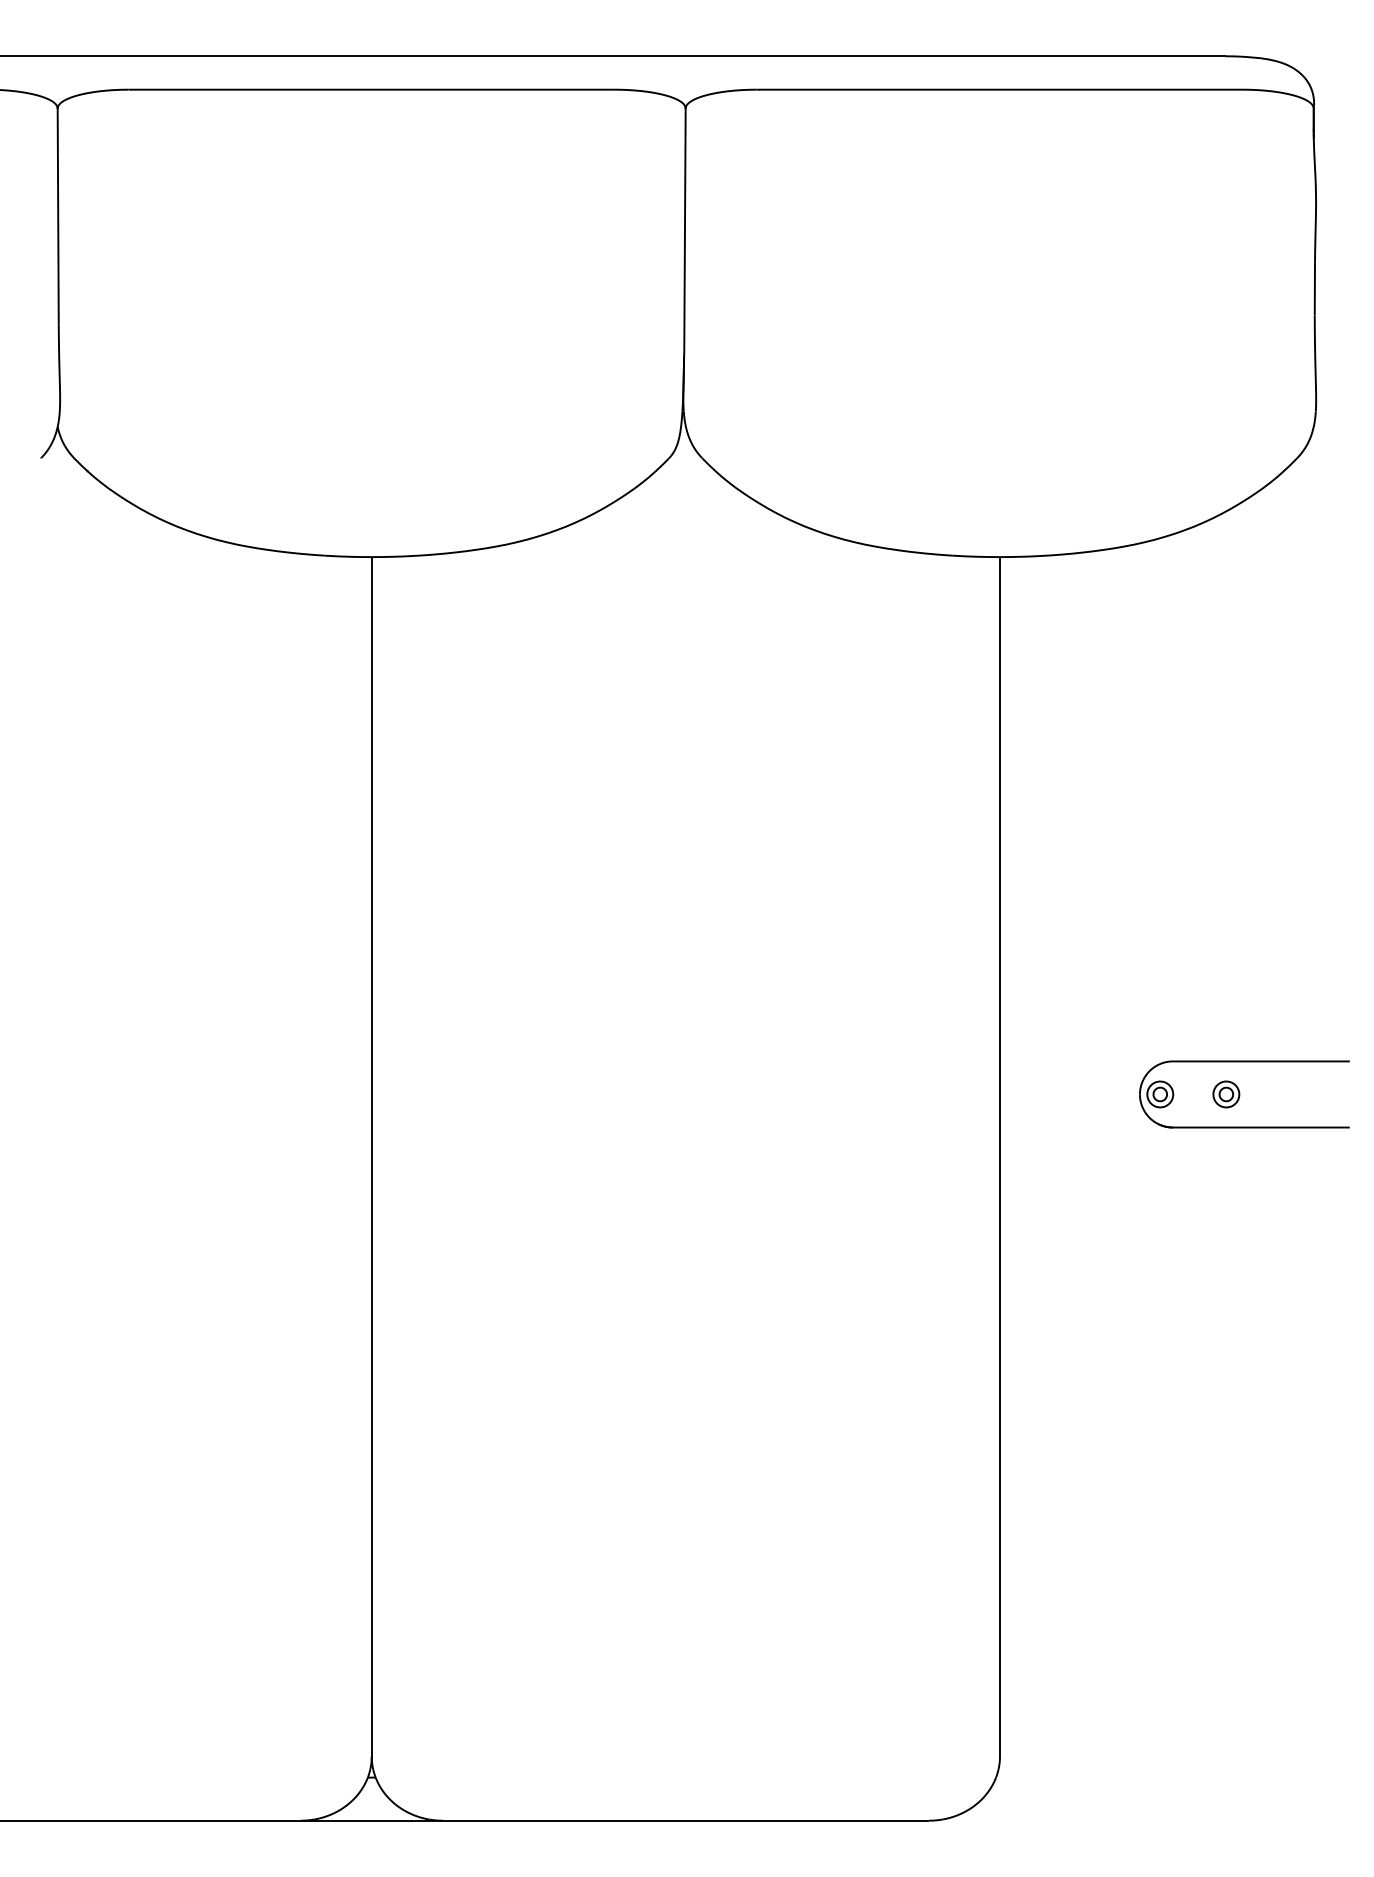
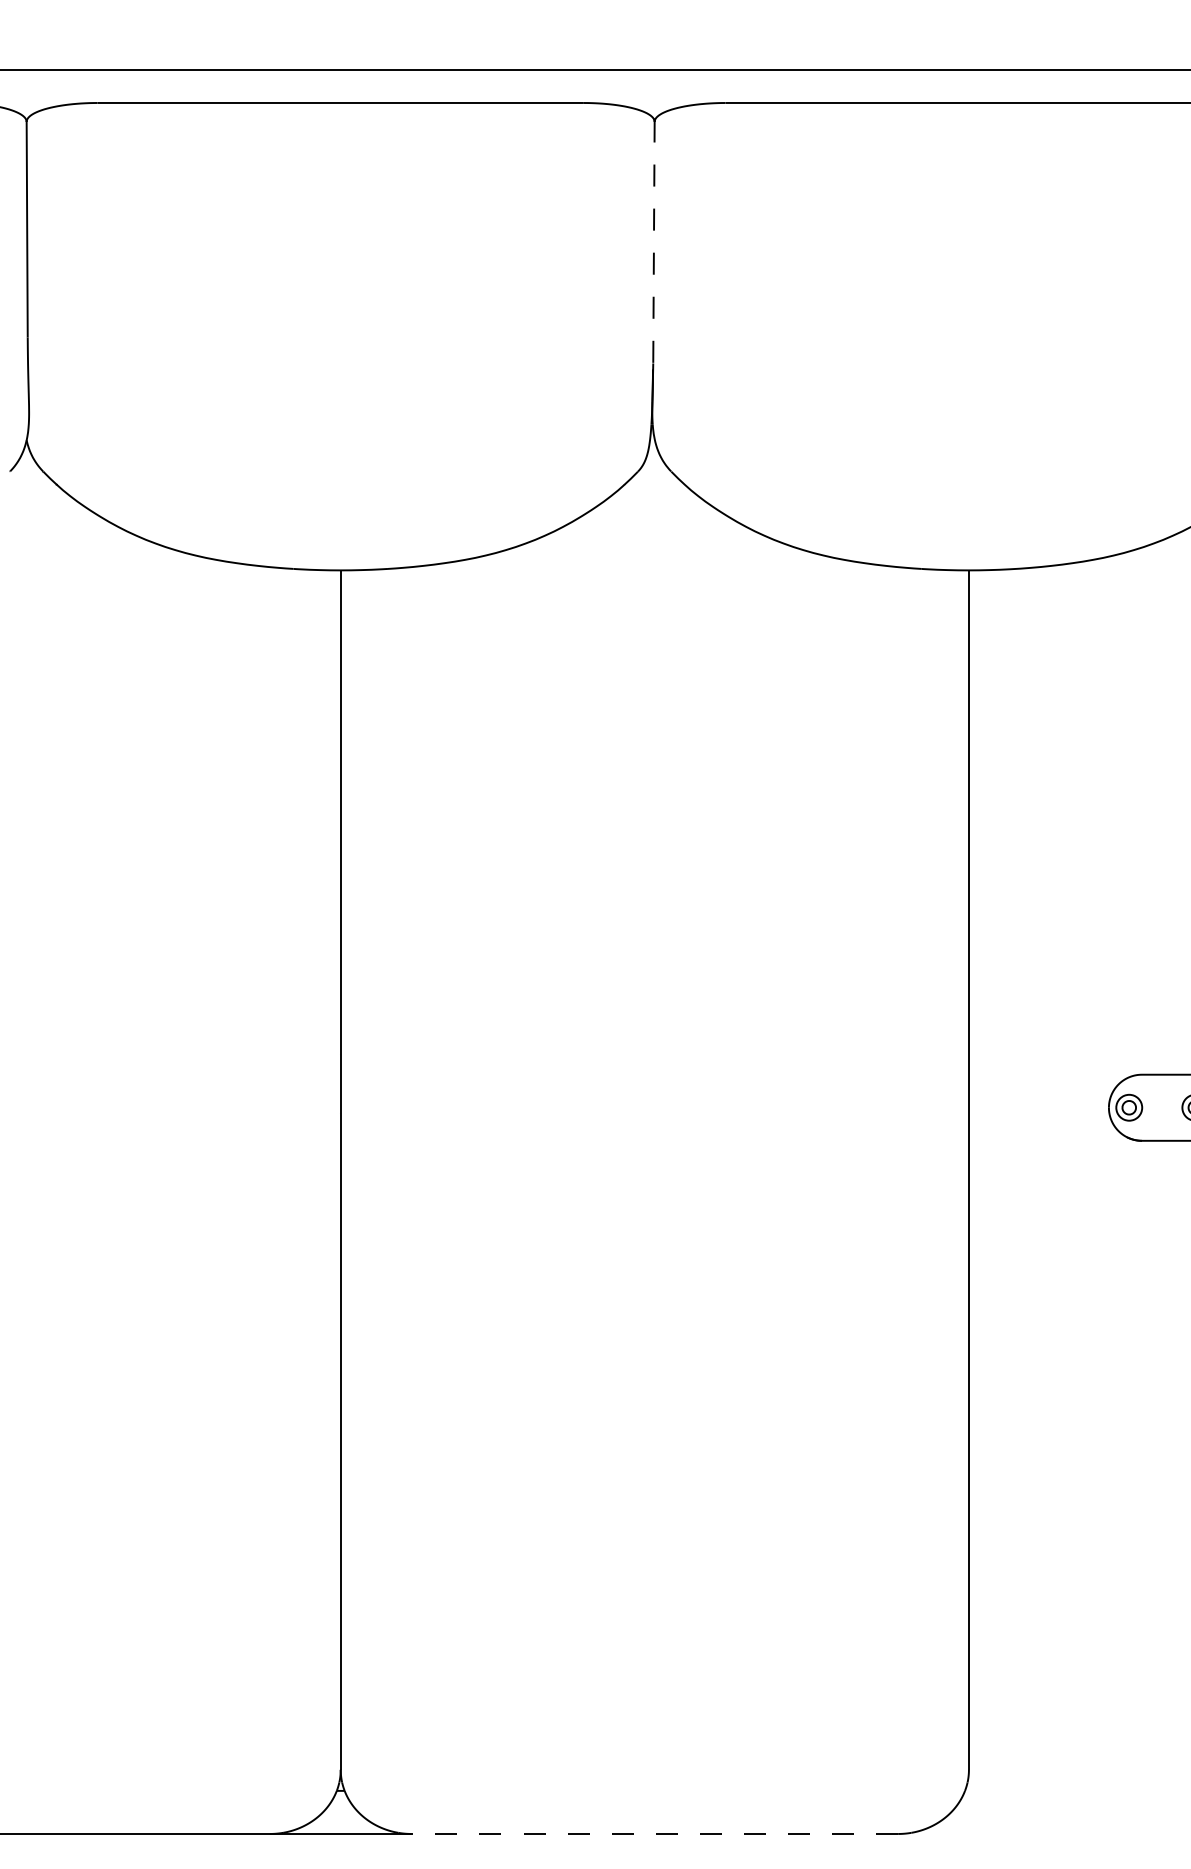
line: (684, 229) -> (653, 242), solid -> dashed
line: (685, 1820) -> (654, 1833), solid -> dashed

